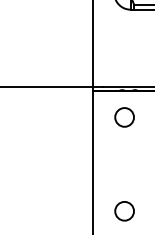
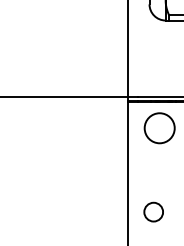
circle: (124, 116) -> (159, 127), size x1.6
circle: (124, 210) -> (153, 211), moved

